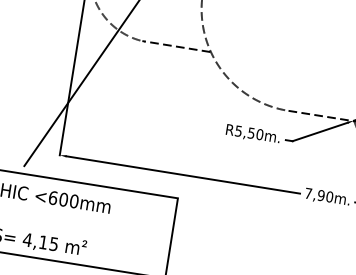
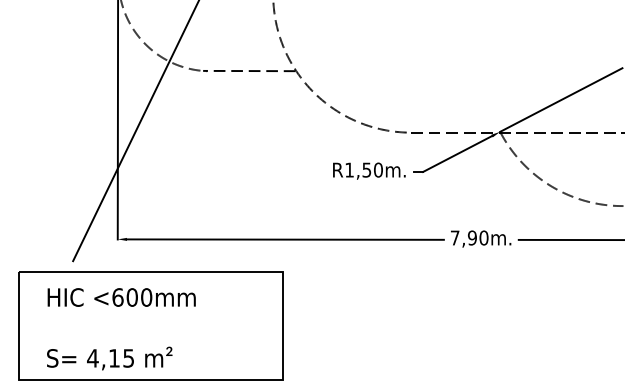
text: (238, 130) -> (349, 169), R5,50m. -> R1,50m.

